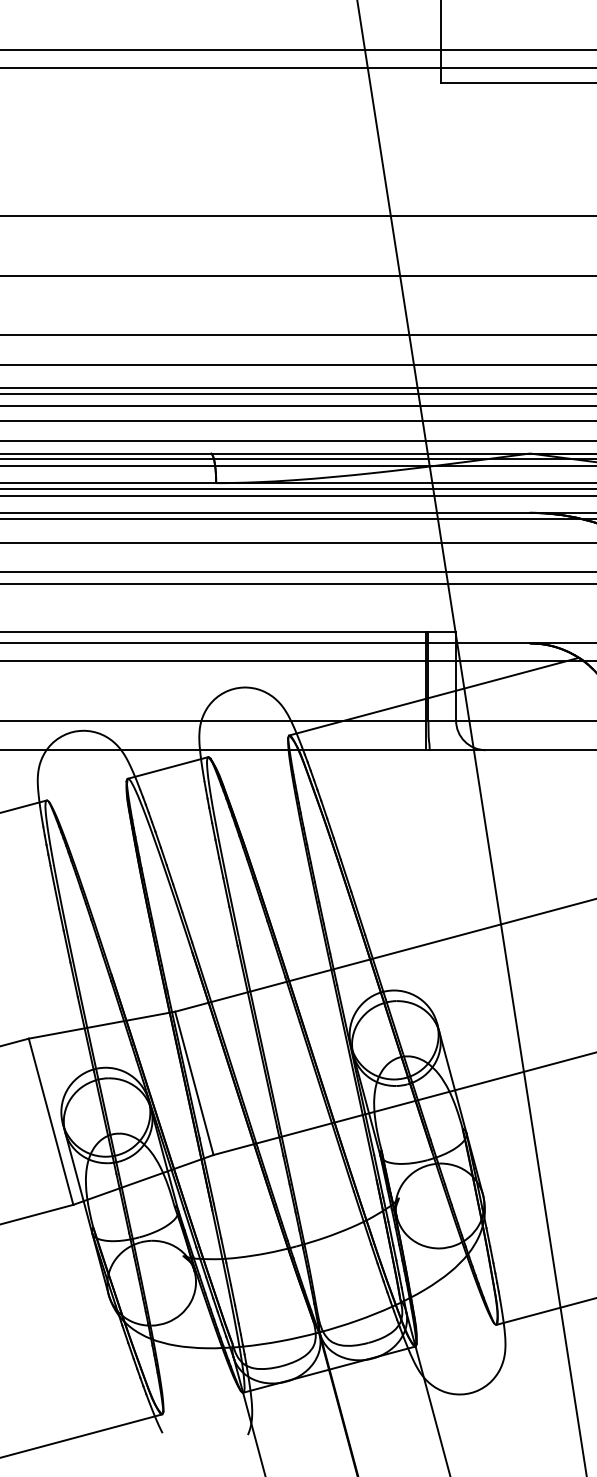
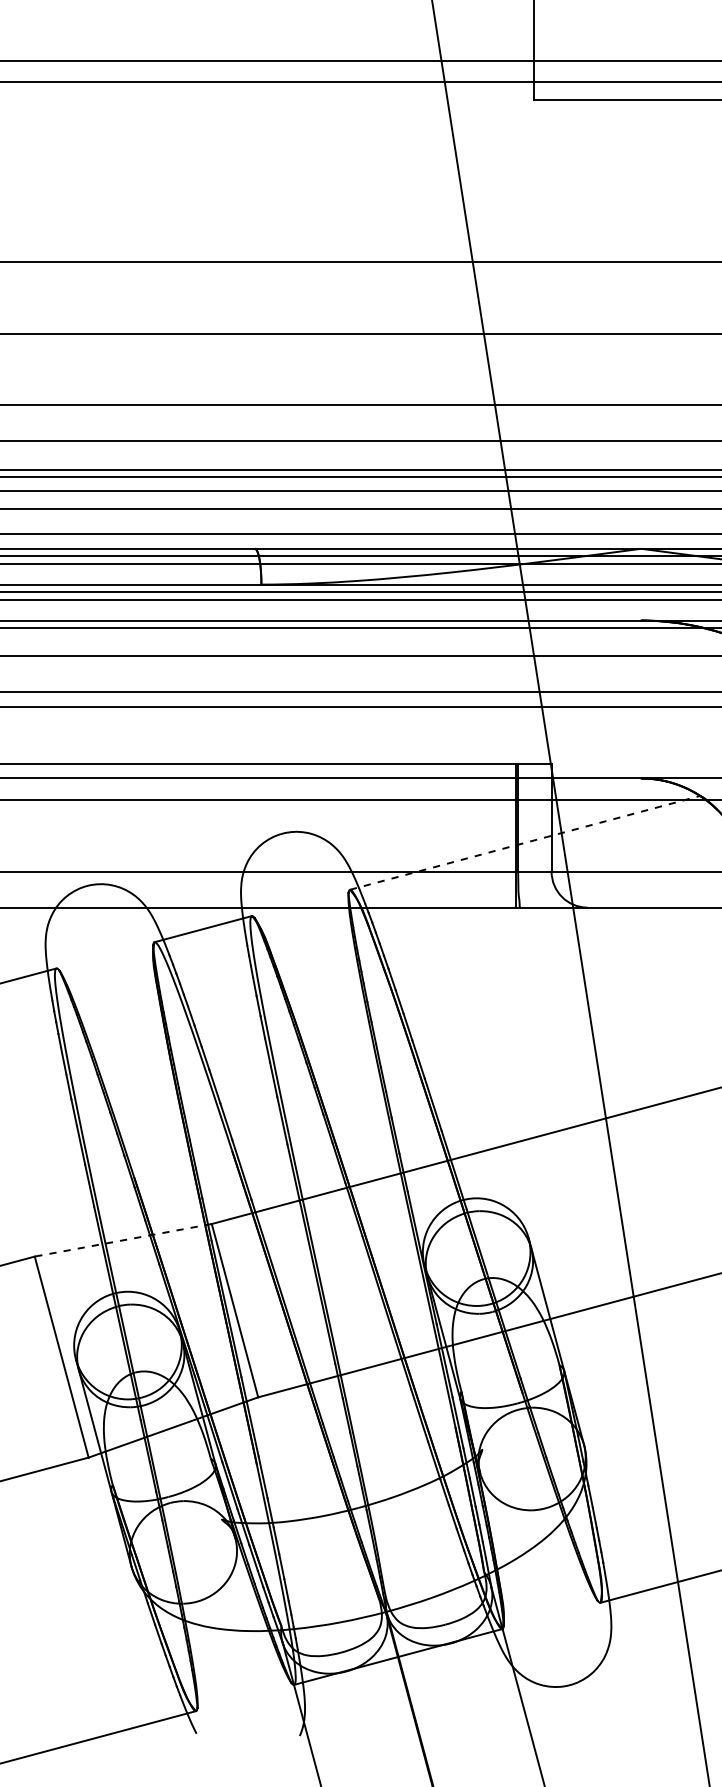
line: (434, 696) -> (525, 842), solid -> dashed
line: (101, 1025) -> (122, 1240), solid -> dashed

